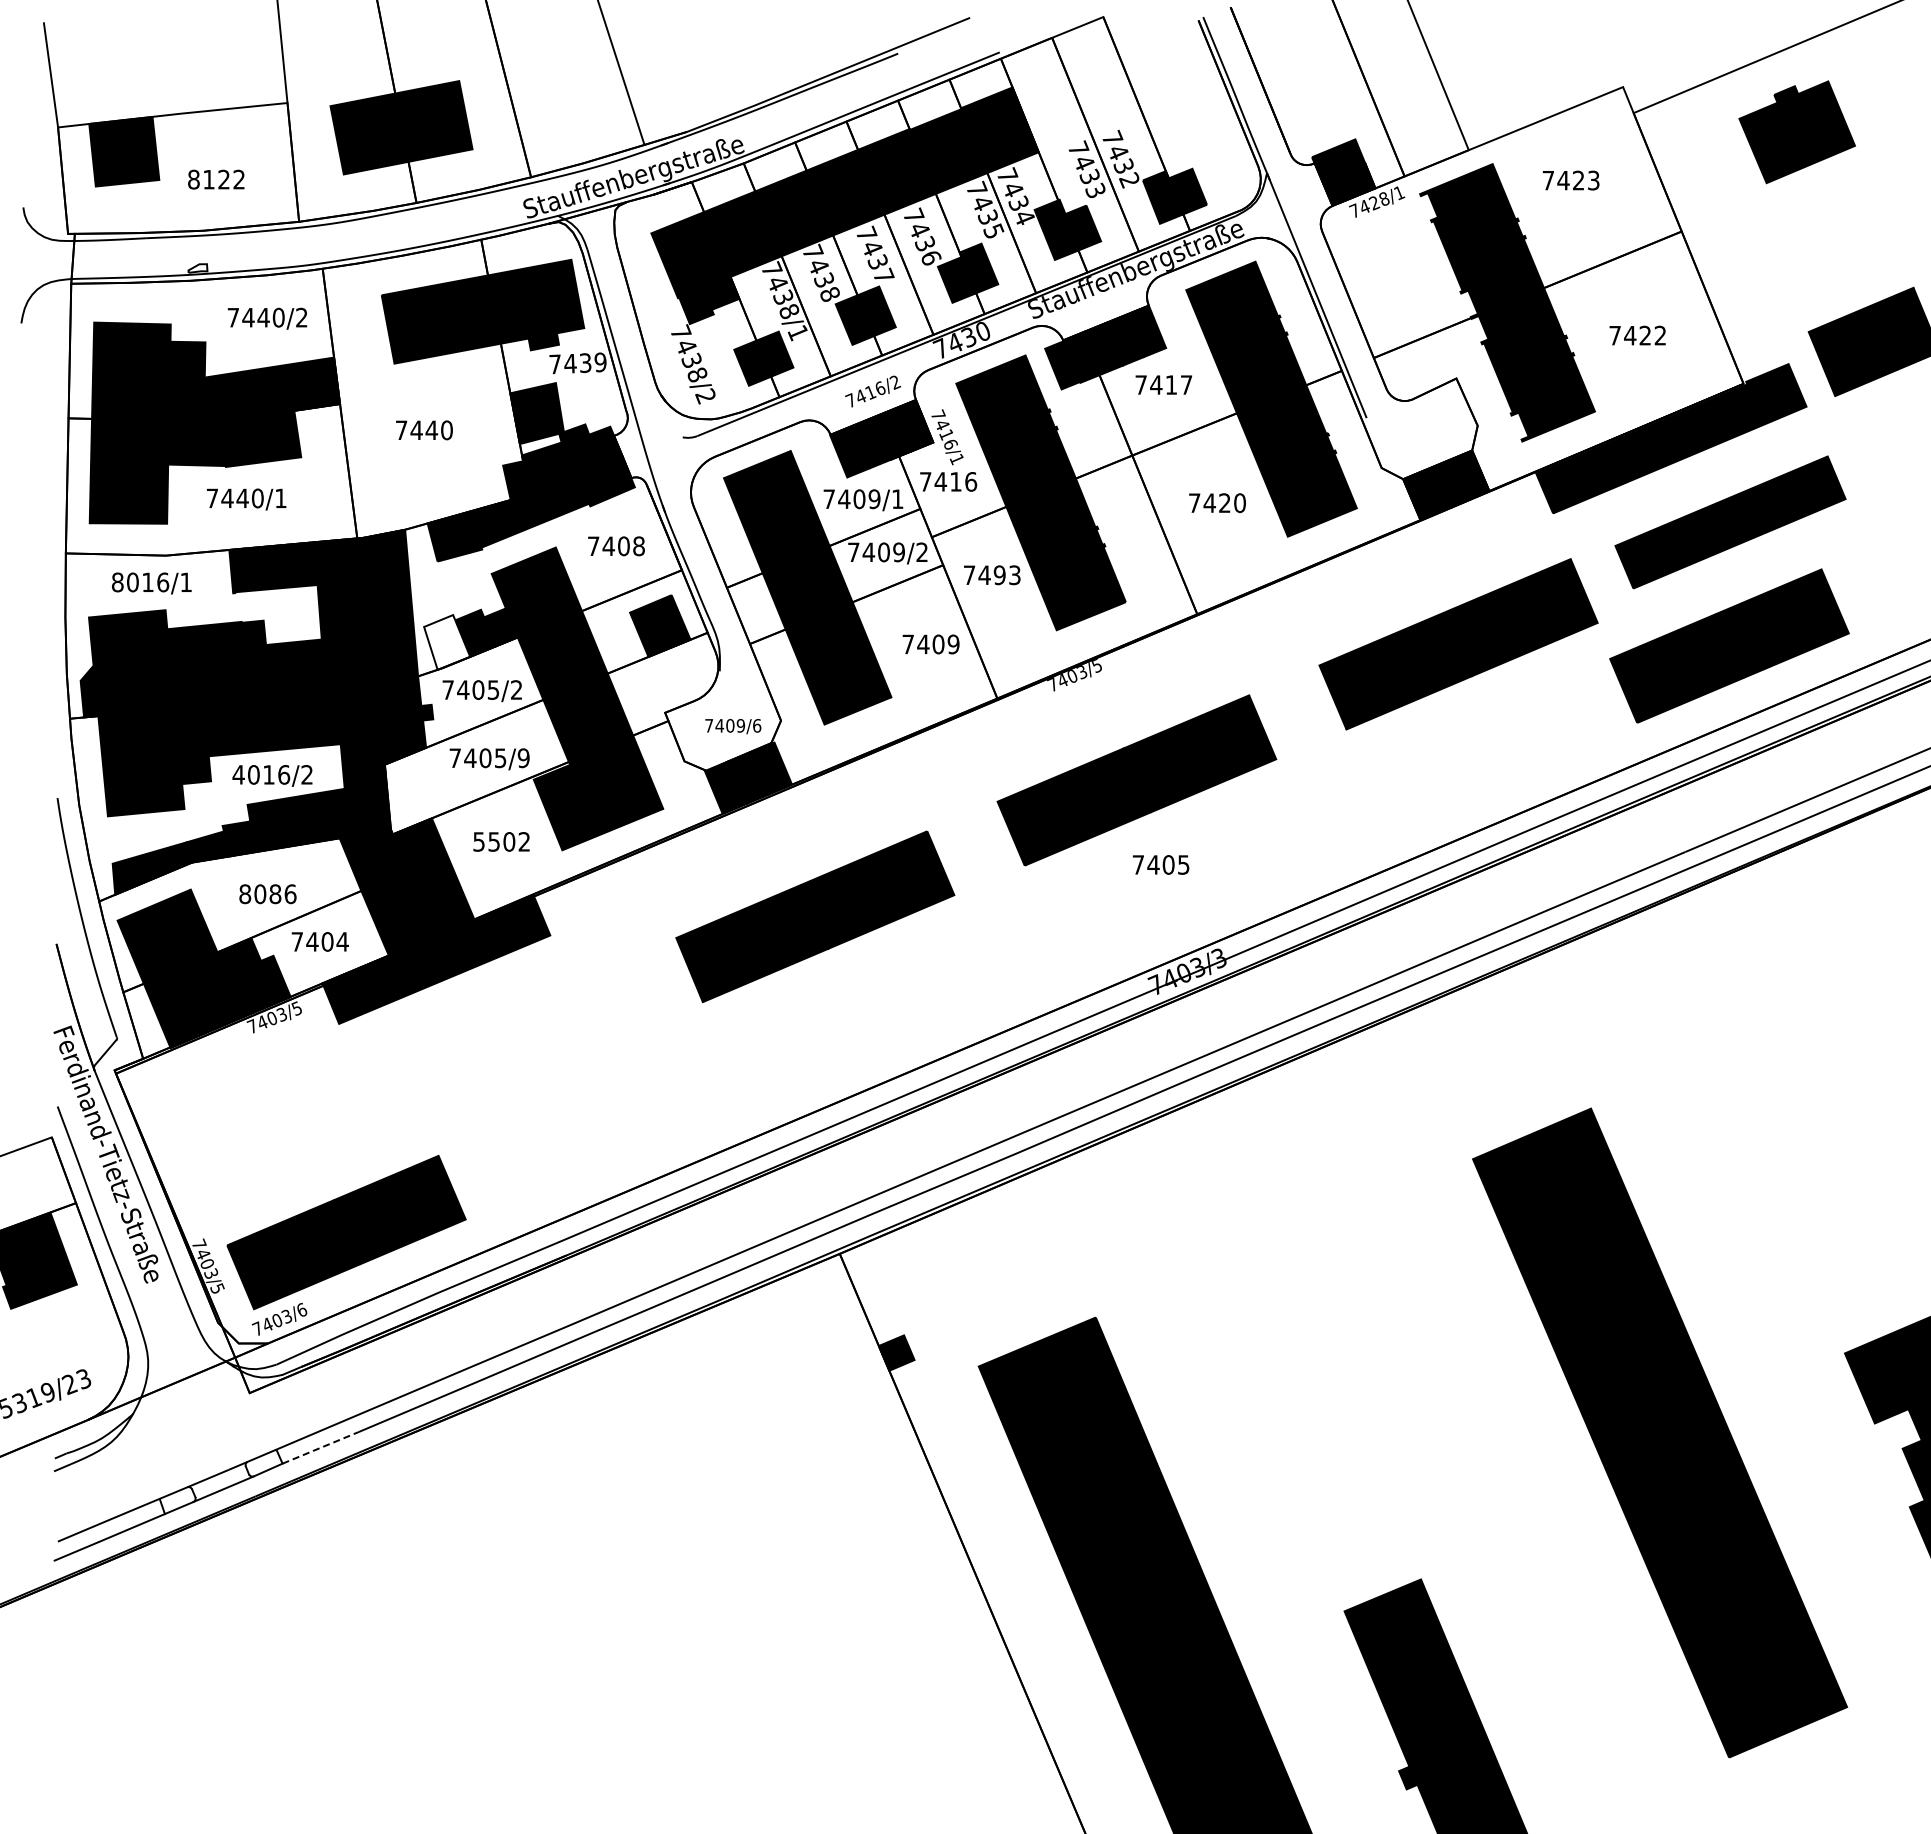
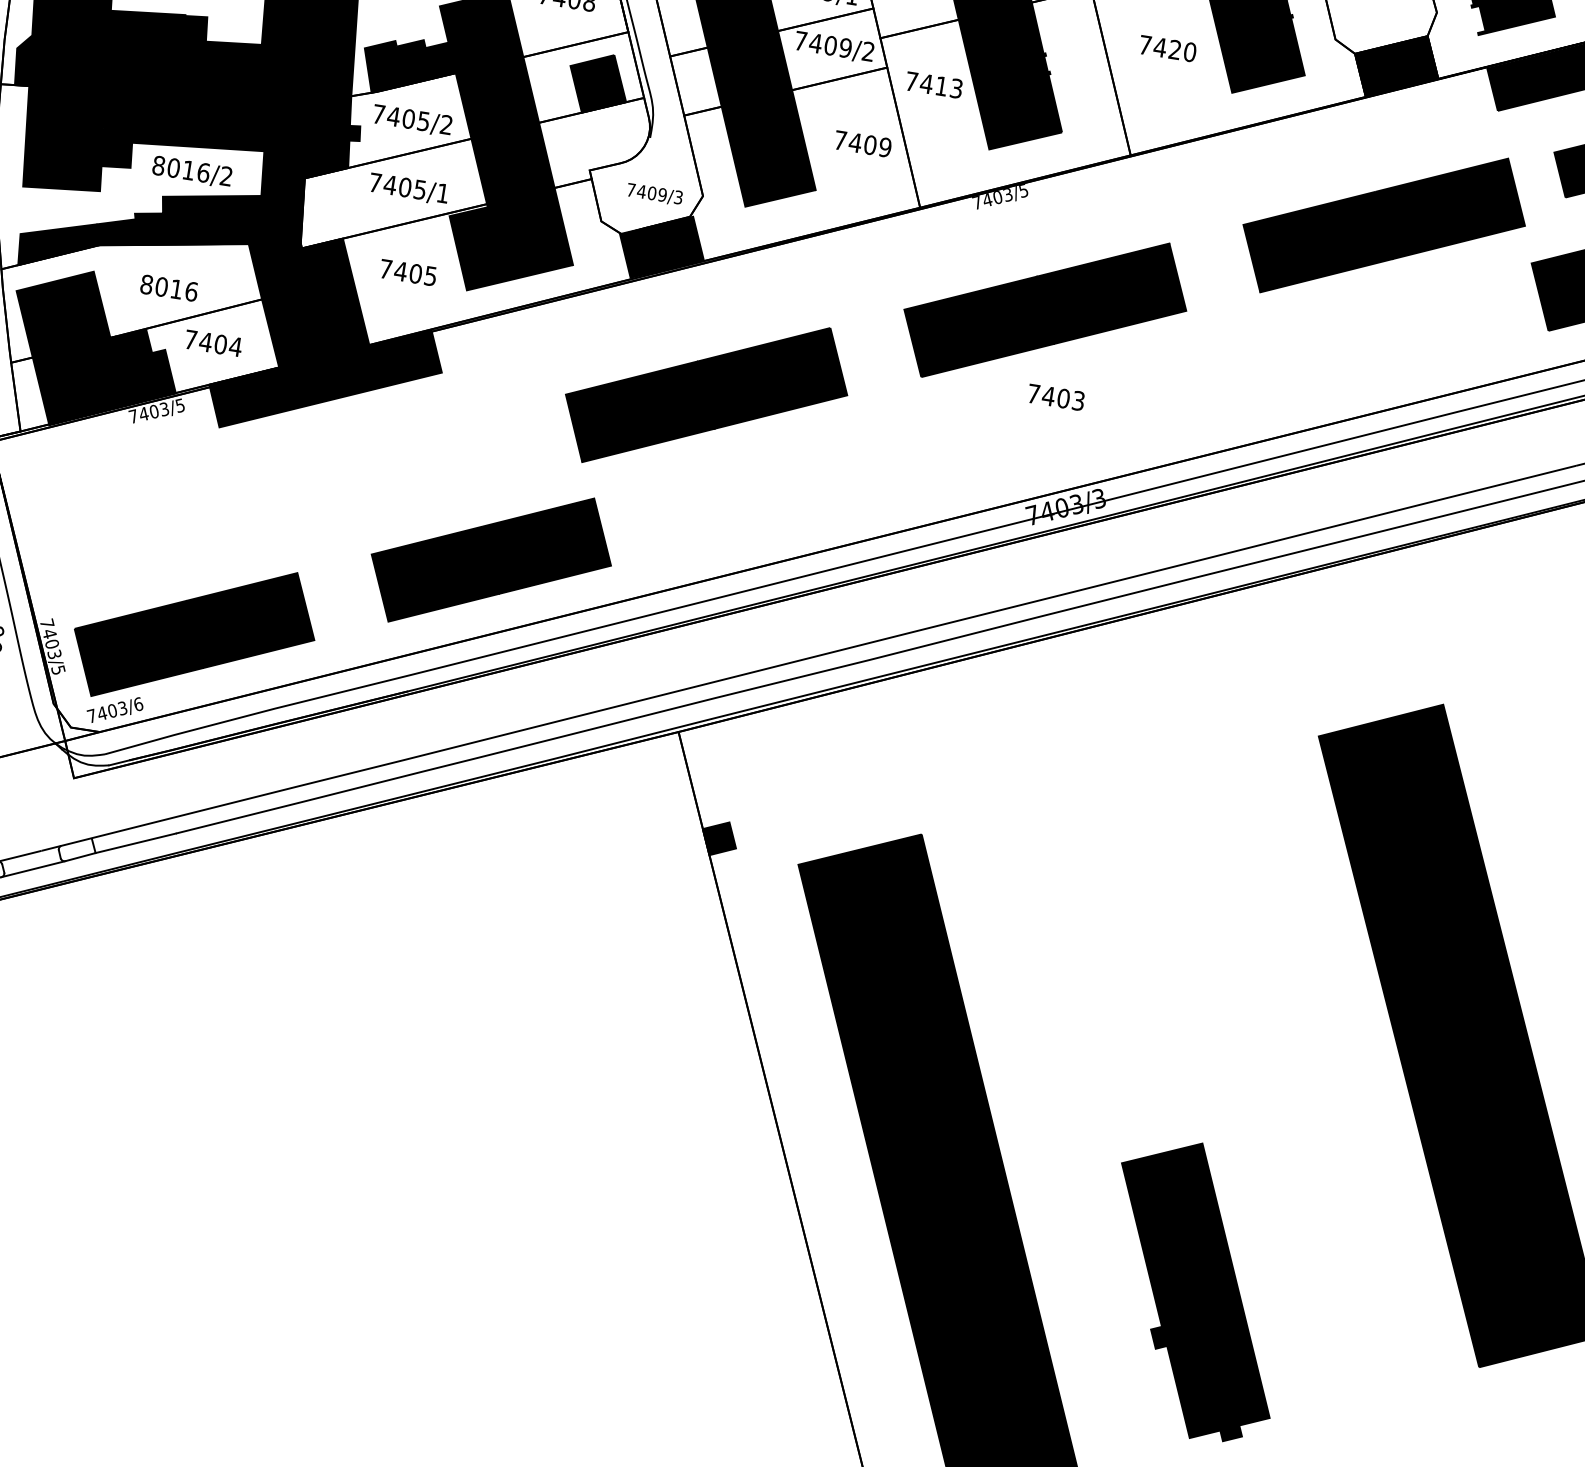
text: (999, 575) -> (941, 86), 7493 -> 7413
fill: (447, 642) -> (385, 67), added
text: (757, 725) -> (679, 197), 7409/6 -> 7409/3
text: (523, 758) -> (442, 193), 7405/9 -> 7405/1
text: (238, 774) -> (158, 165), 4016/2 -> 8016/2
text: (501, 841) -> (408, 272), 5502 -> 7405
text: (1183, 864) -> (1078, 400), 7405 -> 7403
text: (275, 894) -> (176, 289), 8086 -> 8016
part: (628, 1112) -> (491, 559), added
line: (321, 1447) -> (136, 843), dashed -> solid

